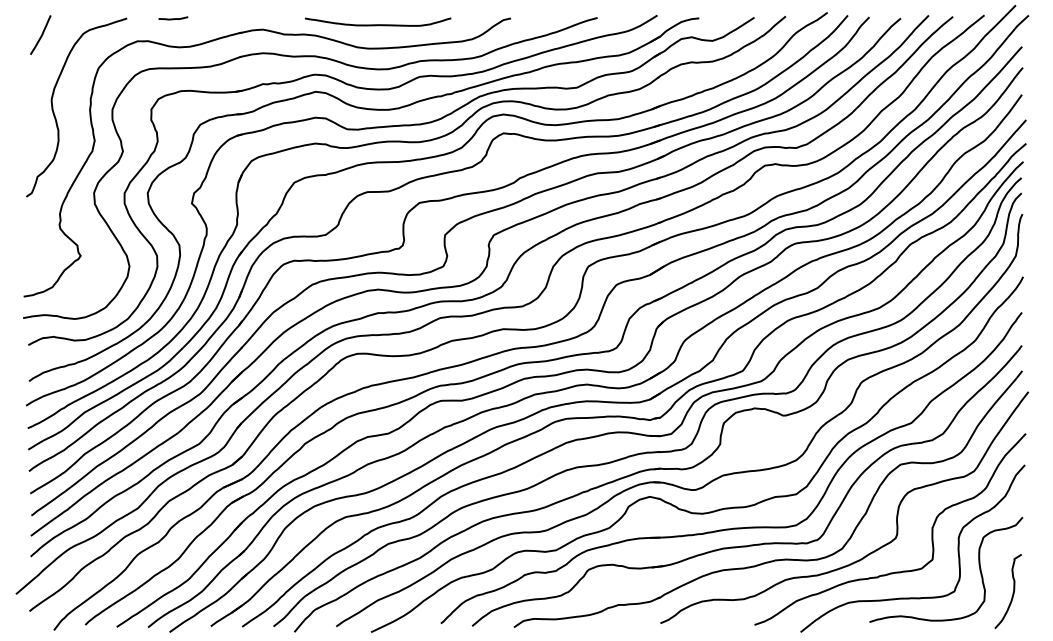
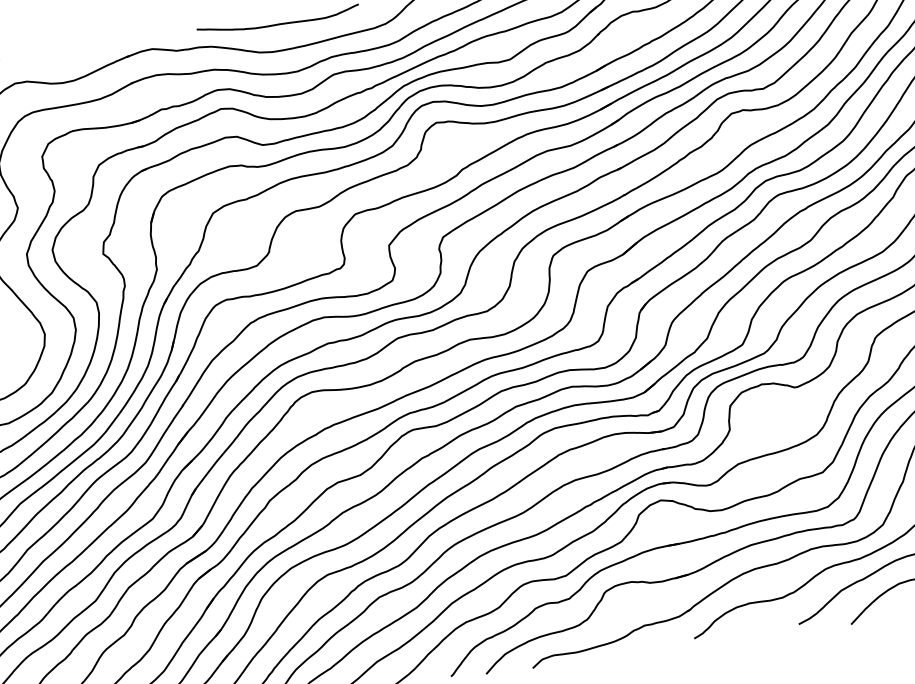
curve: (173, 18) -> (51, 52), removed

